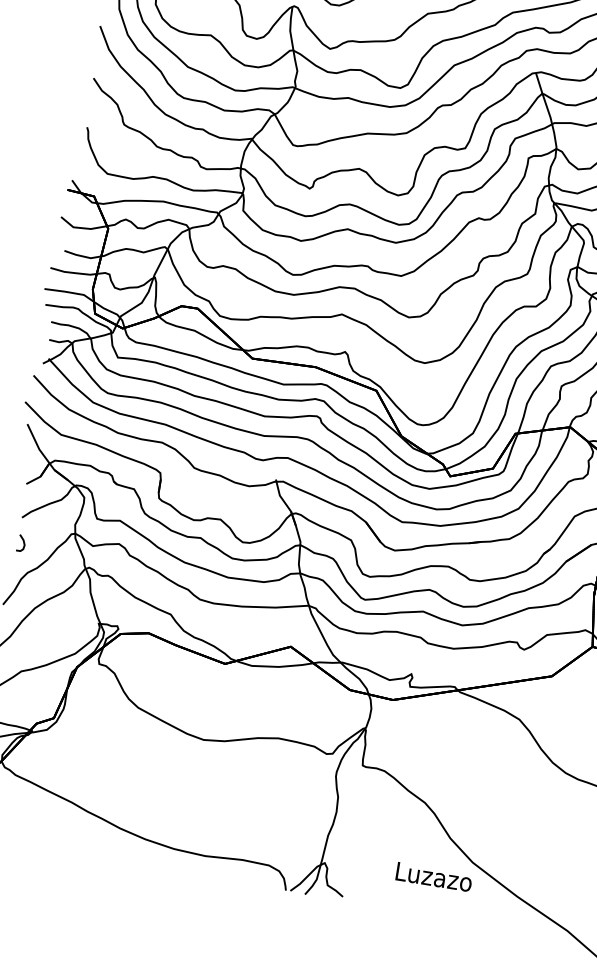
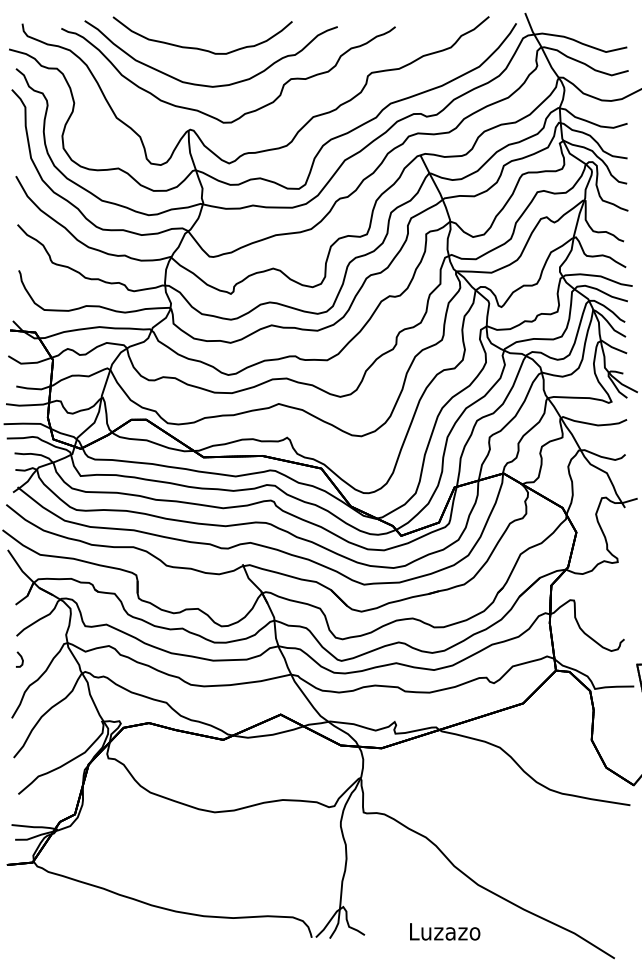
text: (434, 876) -> (445, 931), moved

